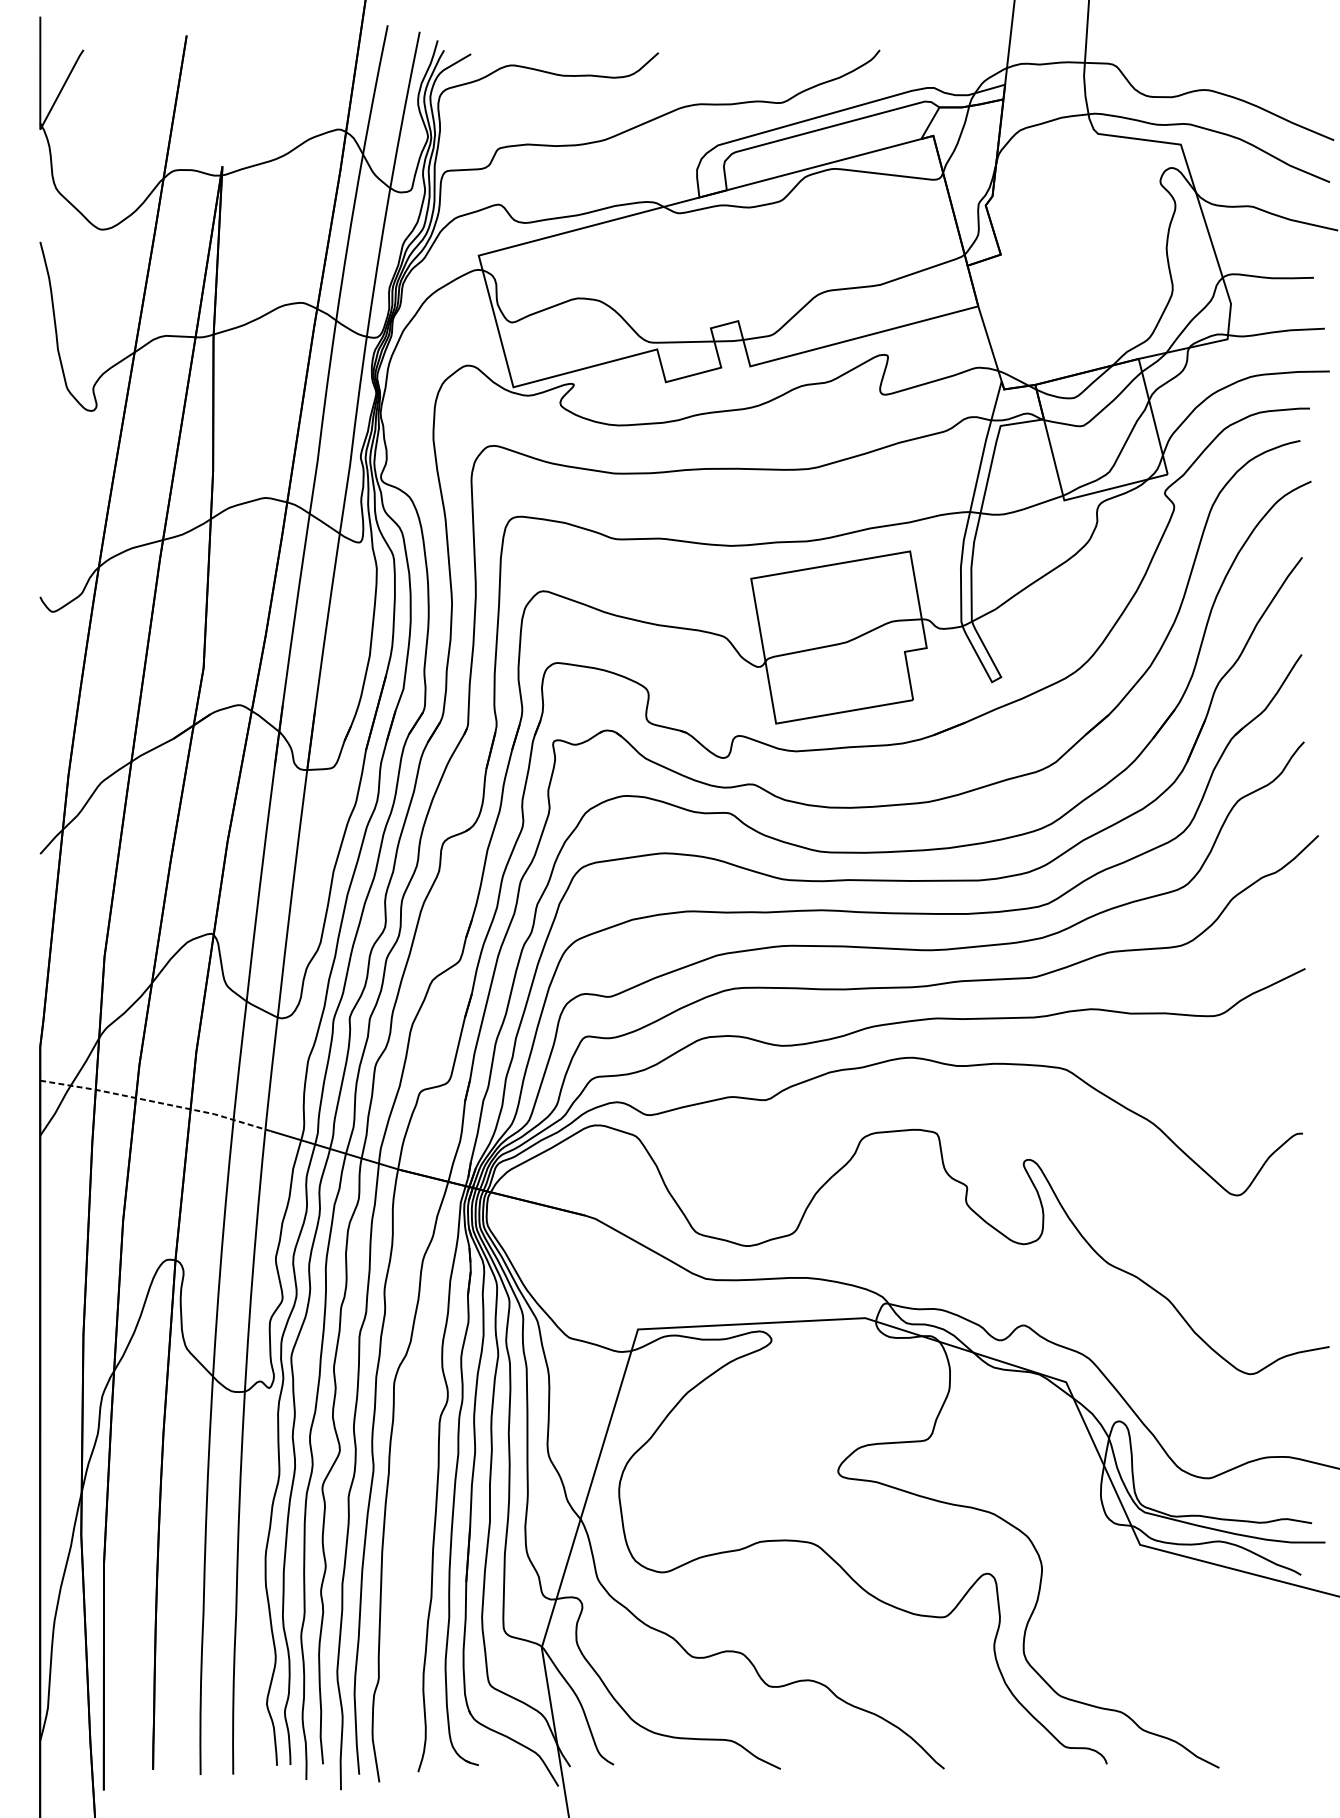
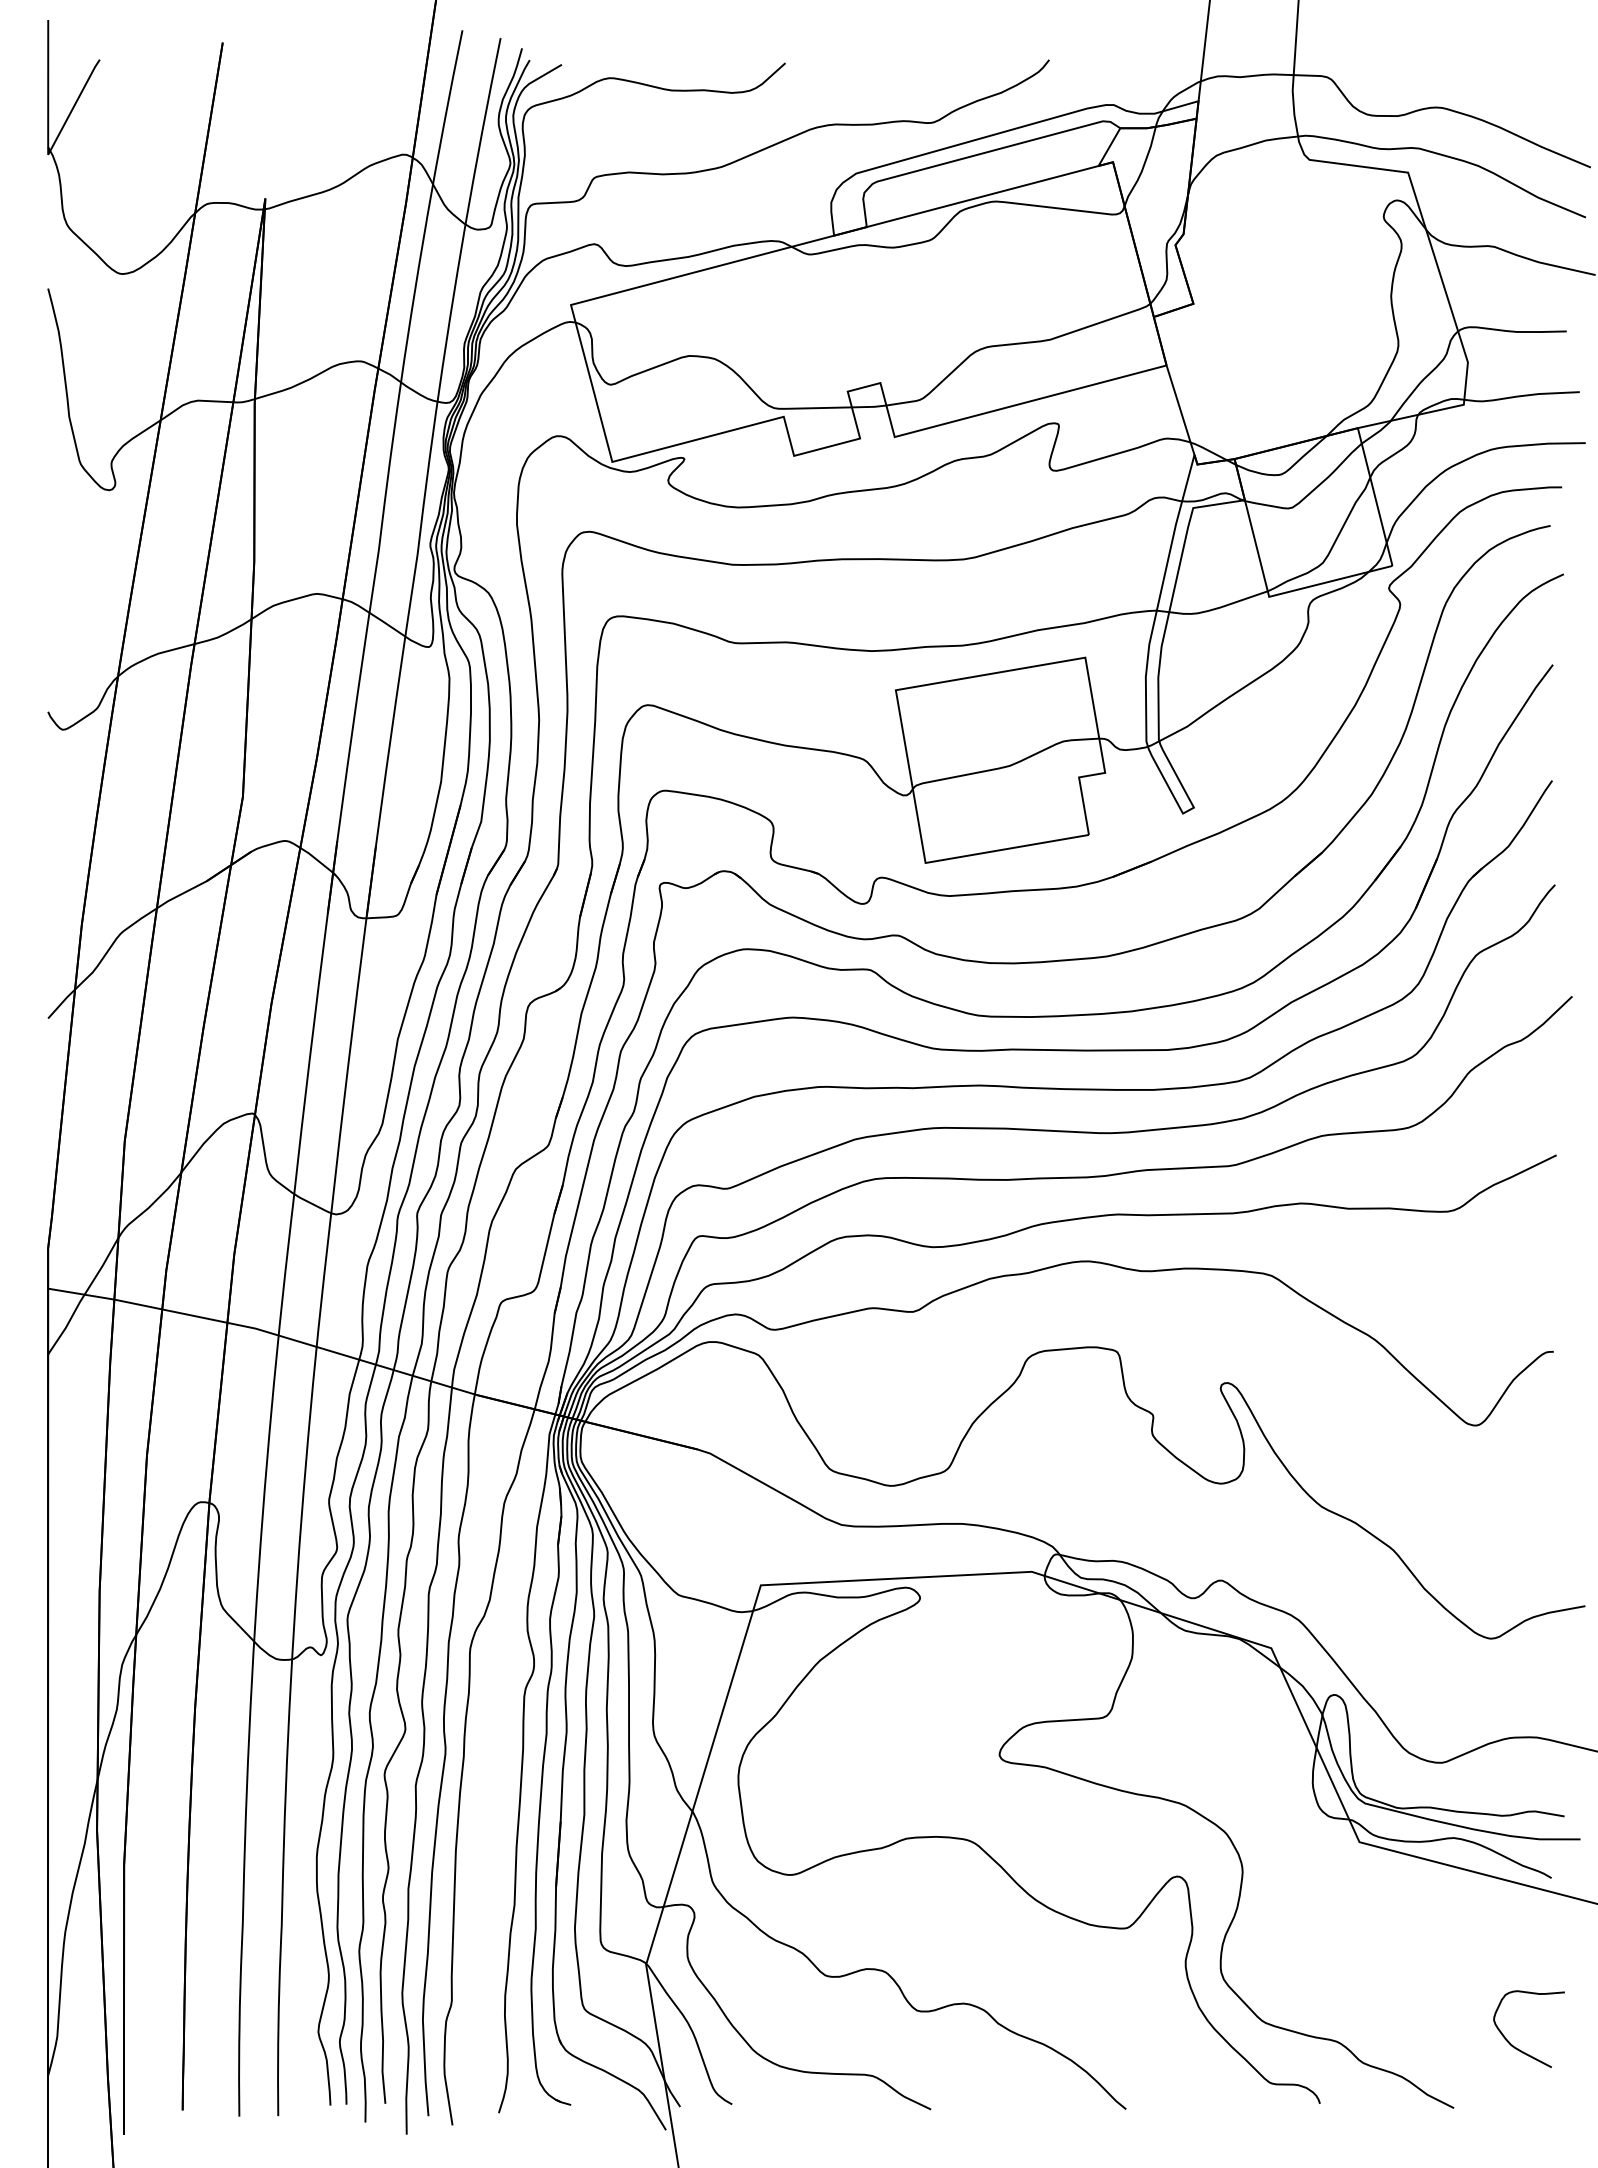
line: (157, 1102) -> (187, 1314), dashed -> solid
curve: (1273, 1717) -> (1518, 2048), added

